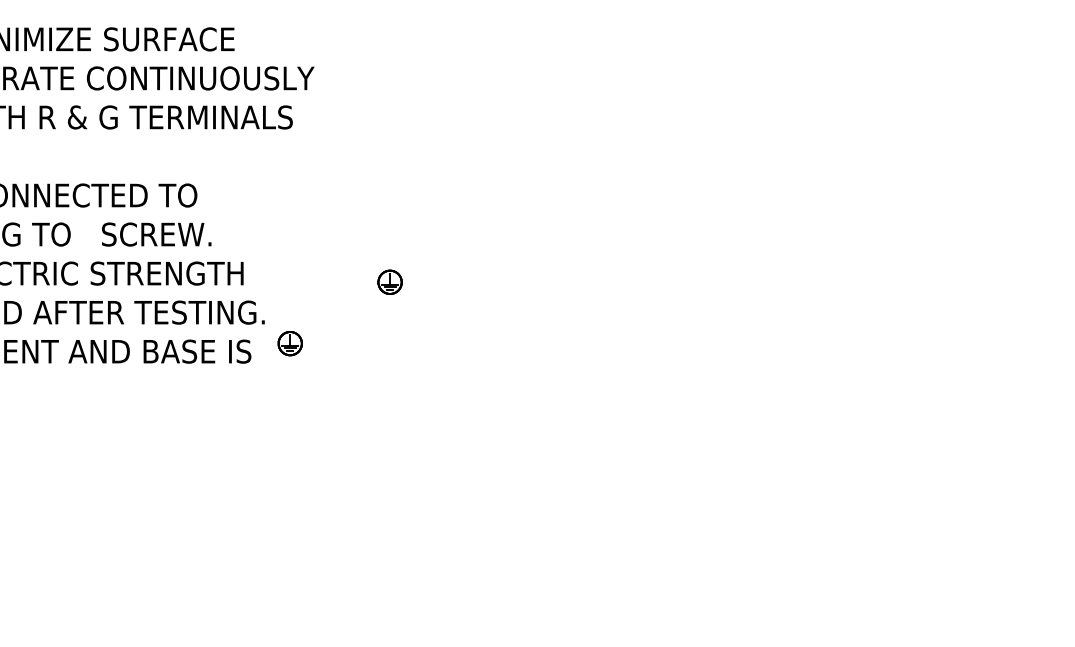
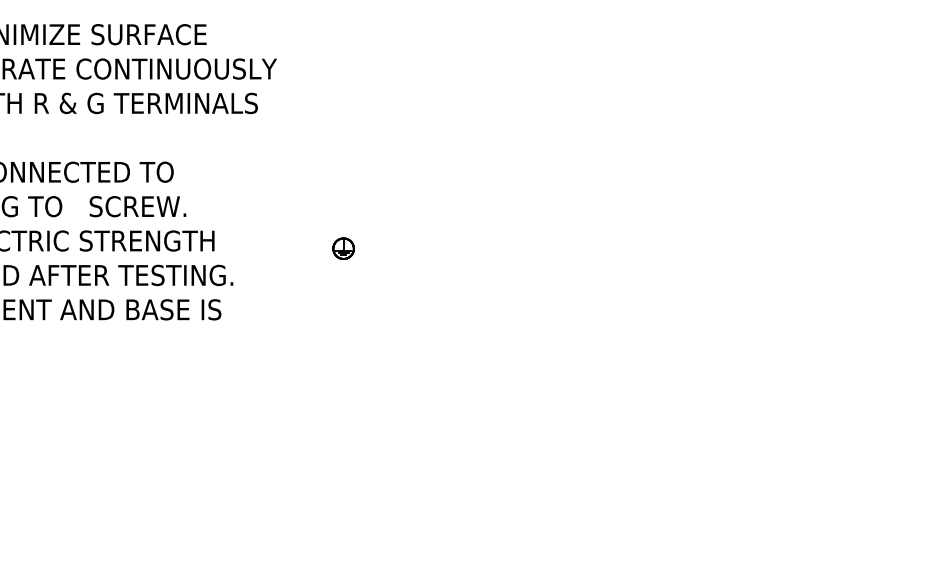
part: (290, 343) -> (255, 302), removed

